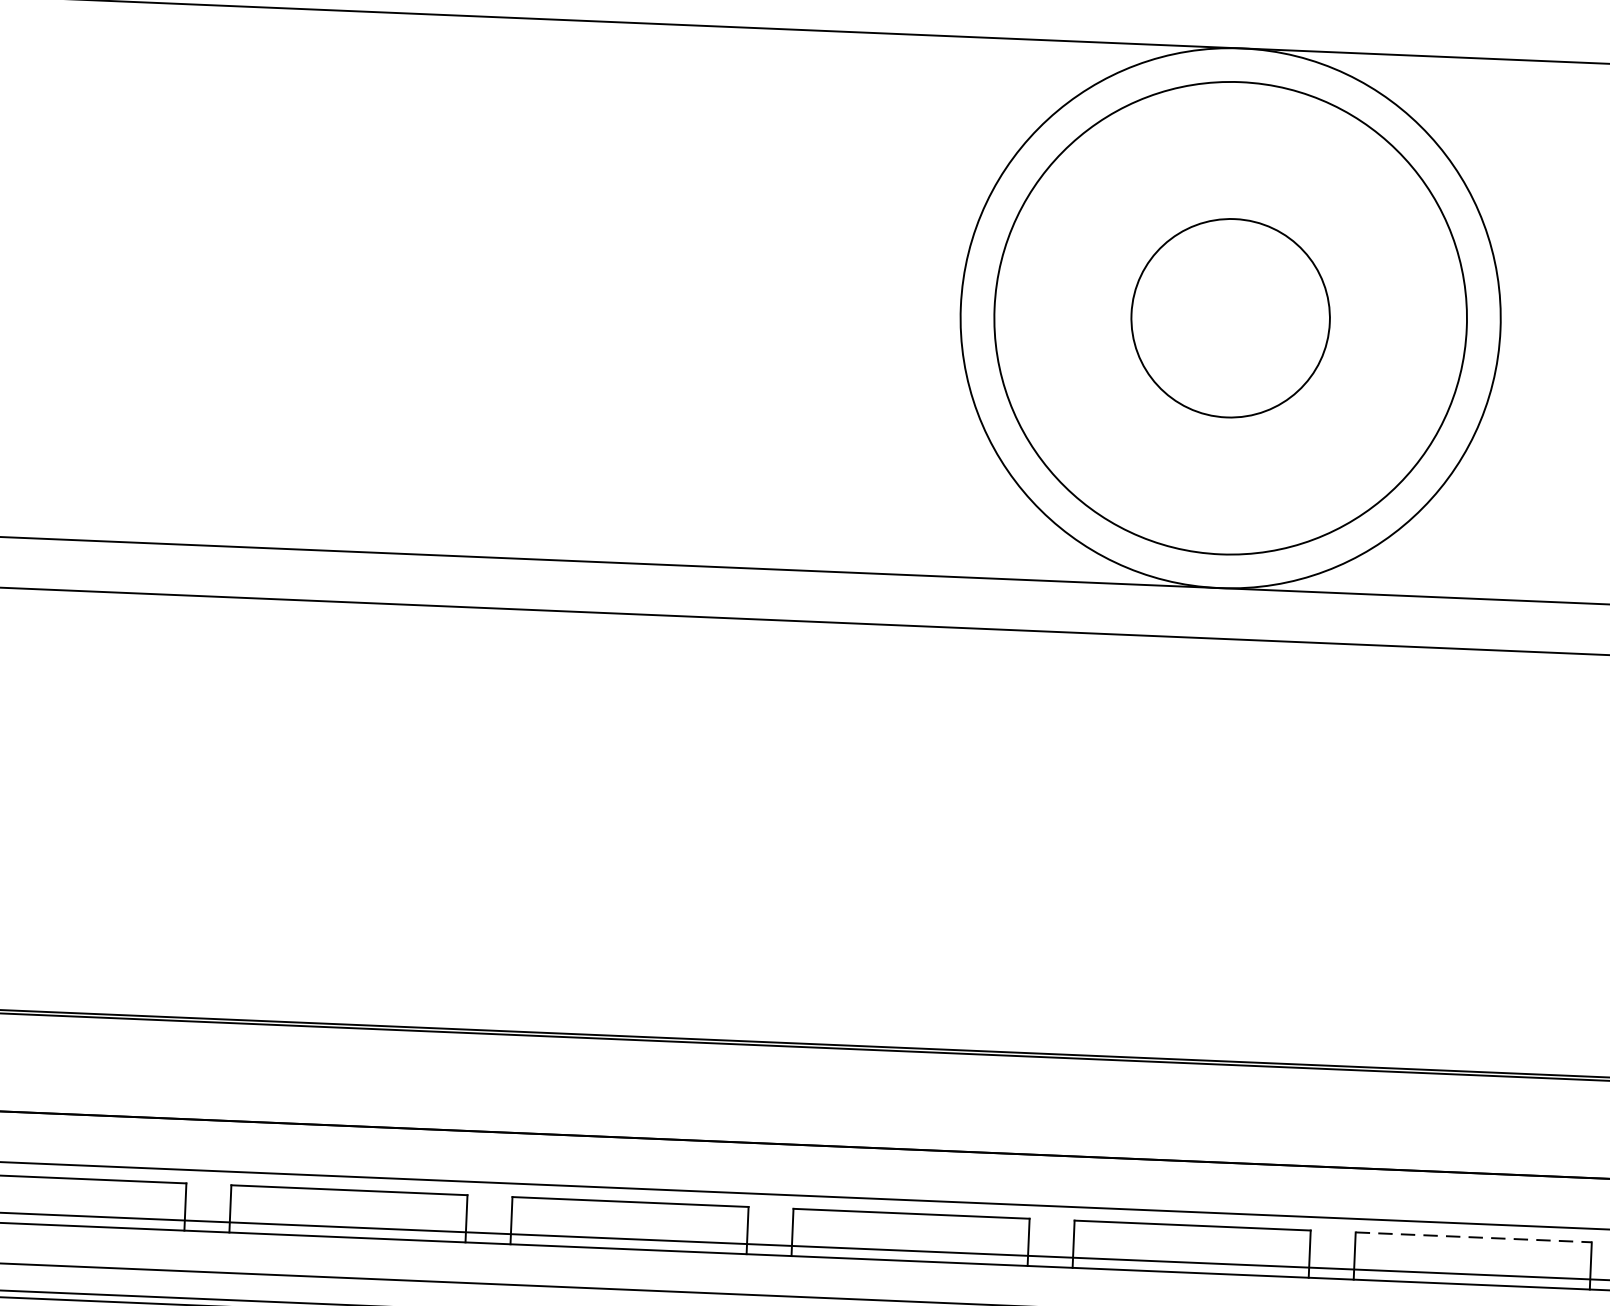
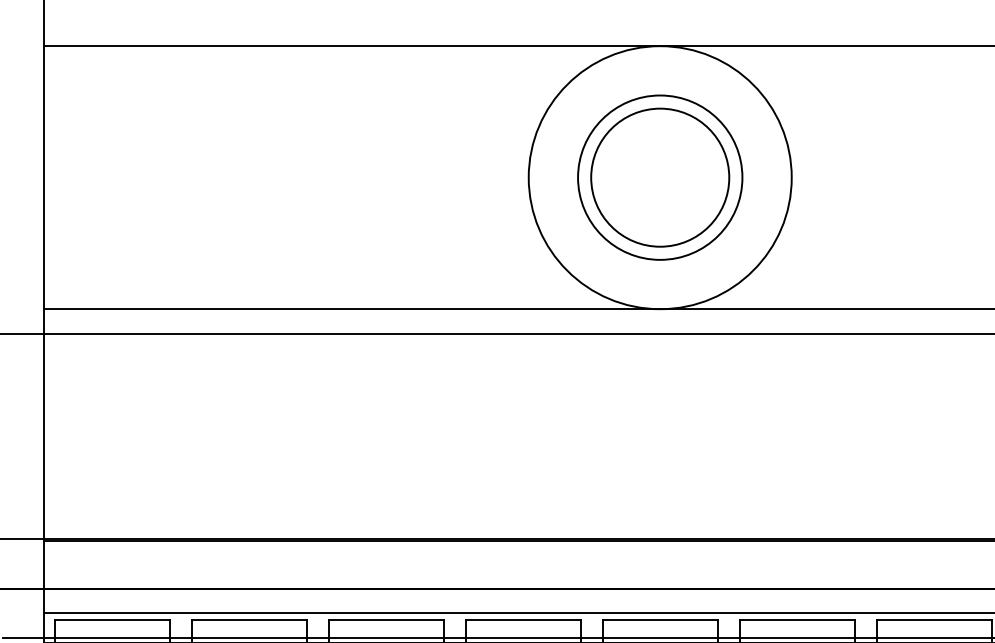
circle: (1231, 317) -> (660, 177), size x0.71
circle: (1231, 317) -> (660, 177), size x1.43
line: (1474, 1236) -> (797, 619), dashed -> solid

